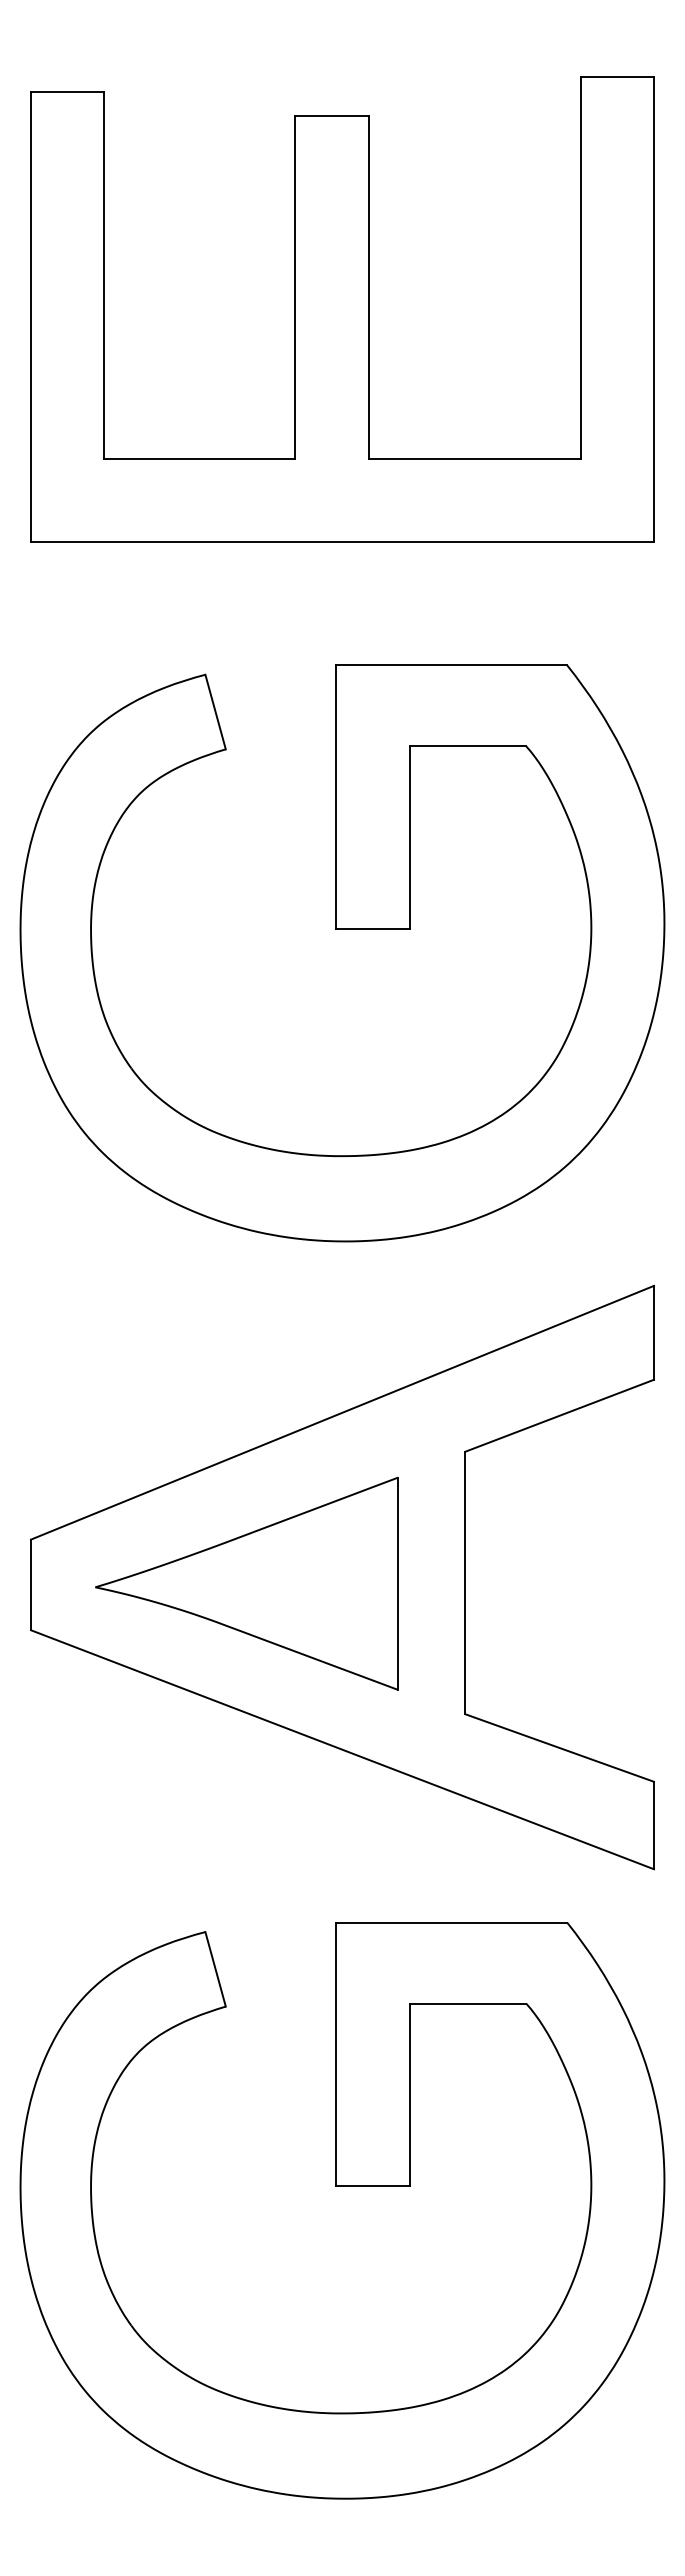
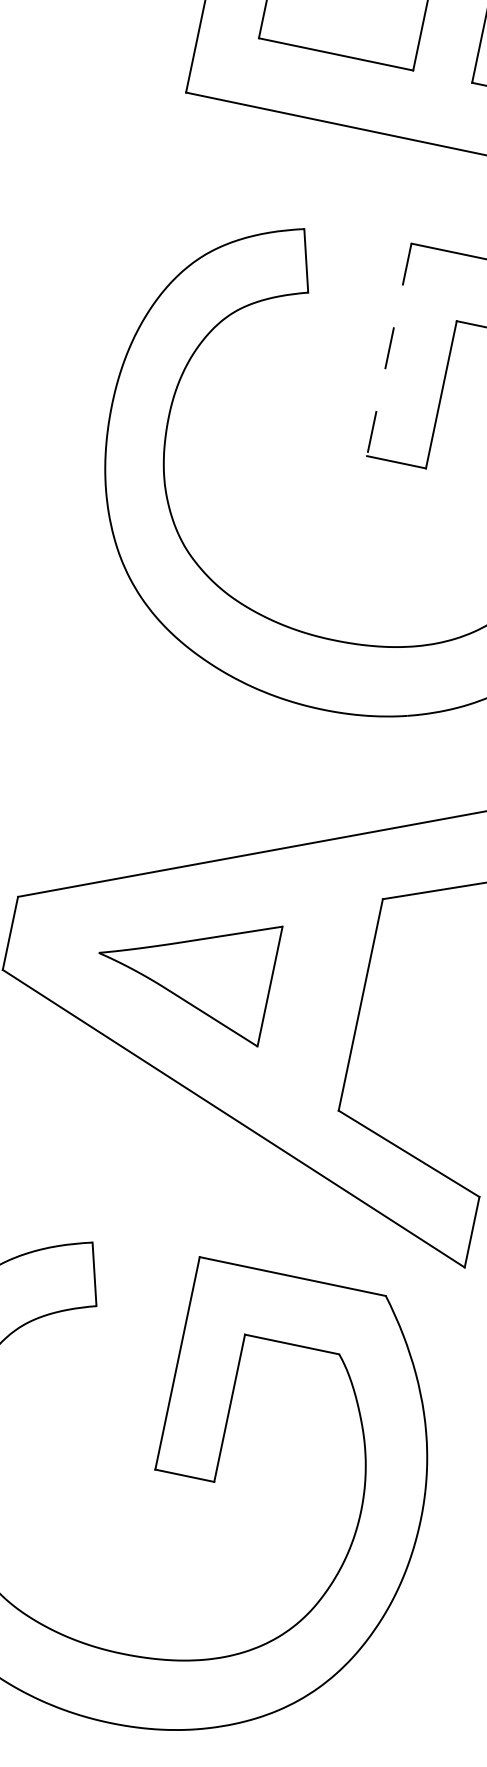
line: (336, 797) -> (389, 350), solid -> dashed
part: (246, 1583) -> (184, 968), size x0.7

